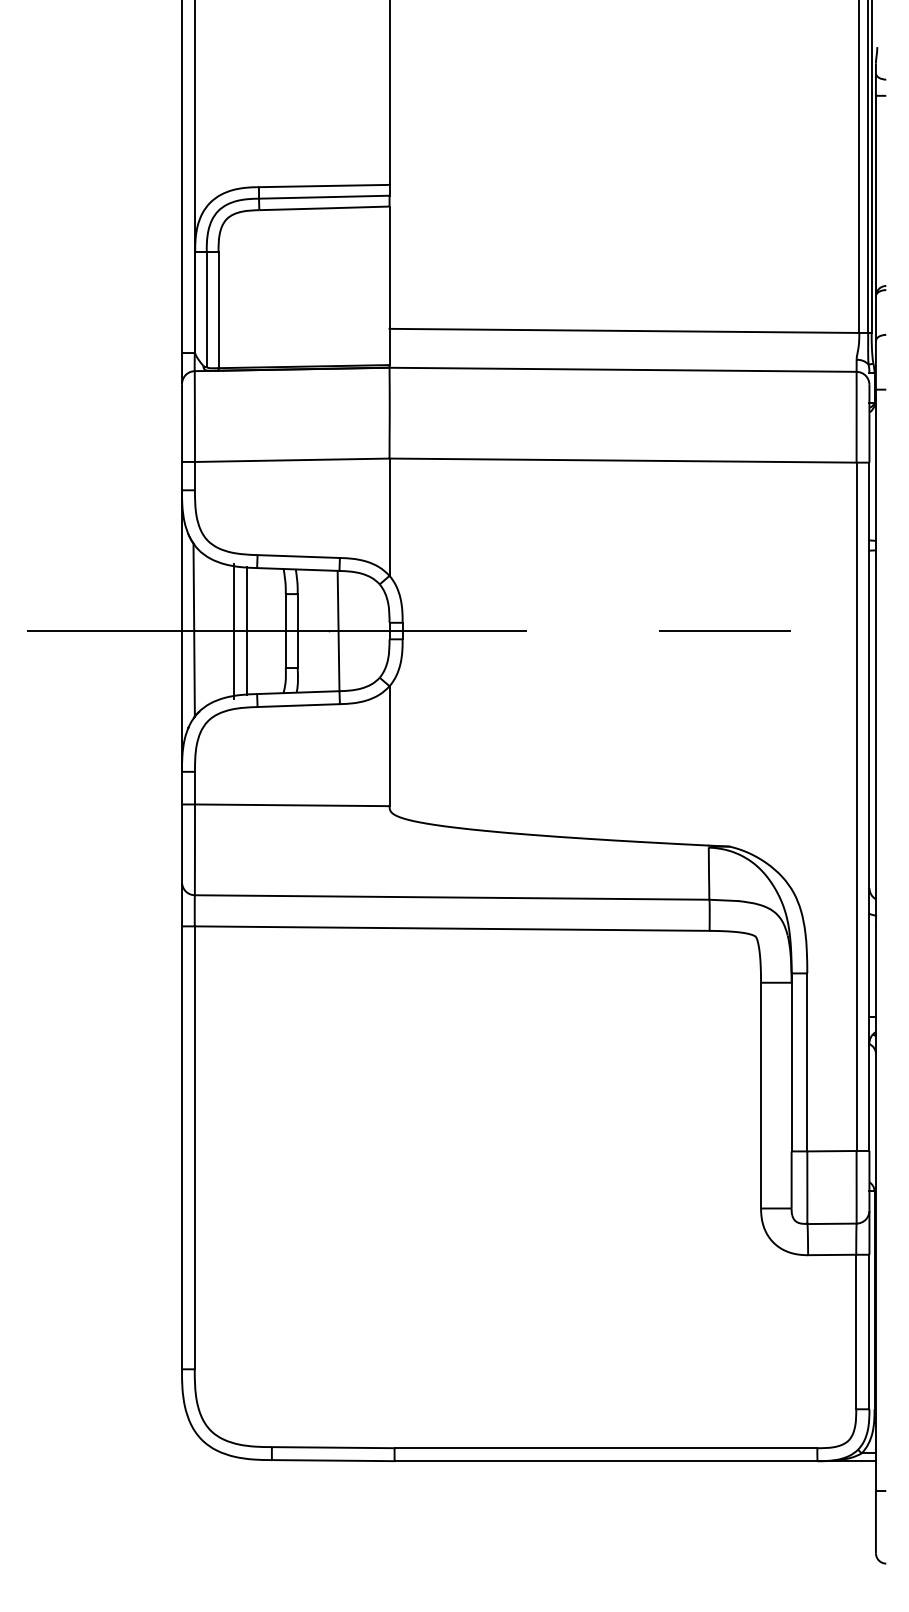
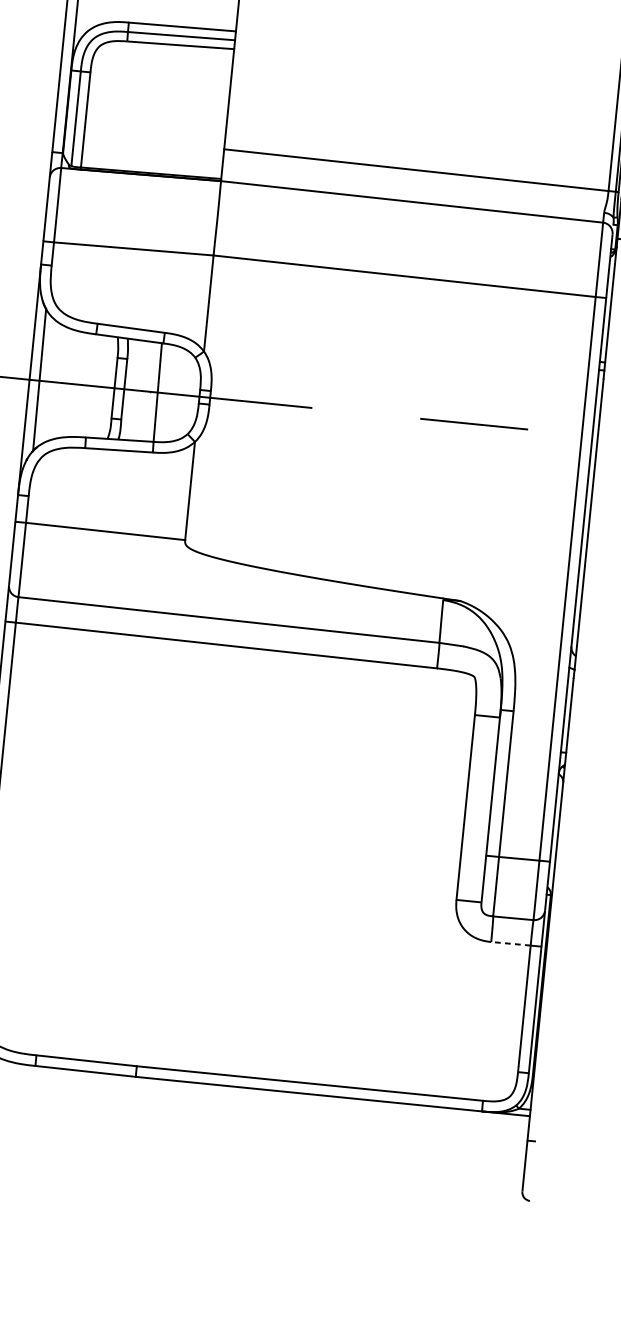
line: (233, 630) -> (71, 383), removed
line: (246, 630) -> (82, 384), removed
line: (831, 1254) -> (510, 943), solid -> dashed

